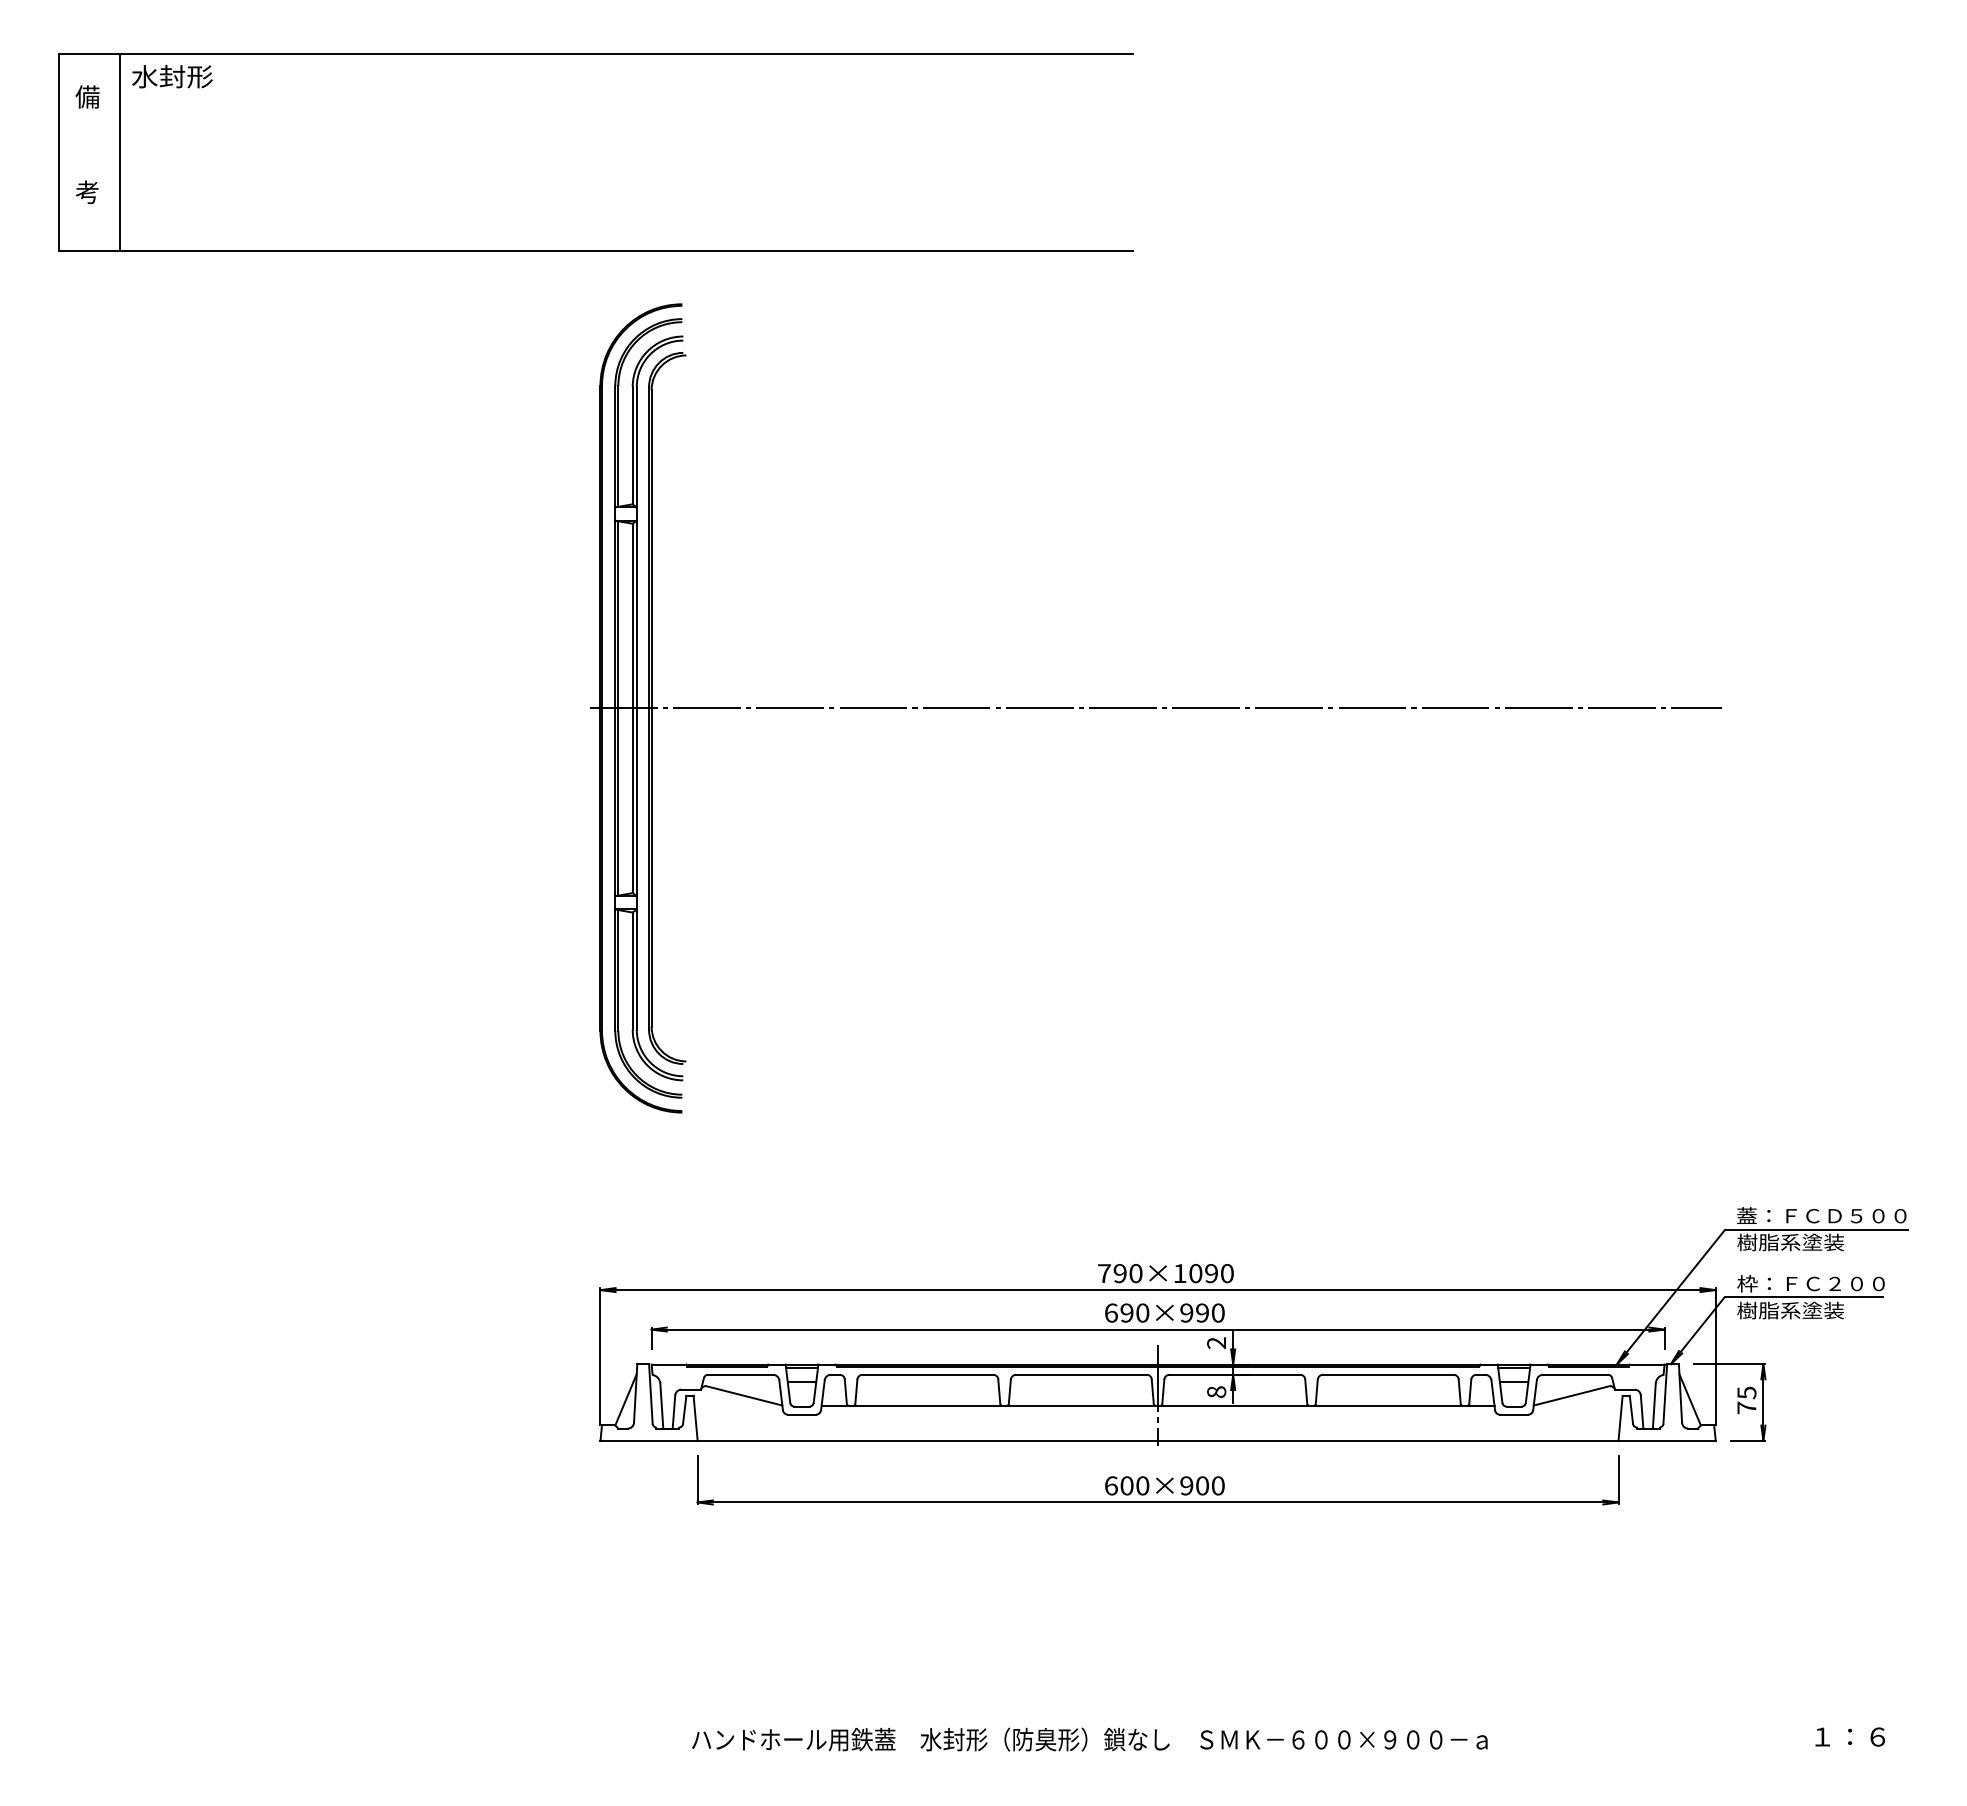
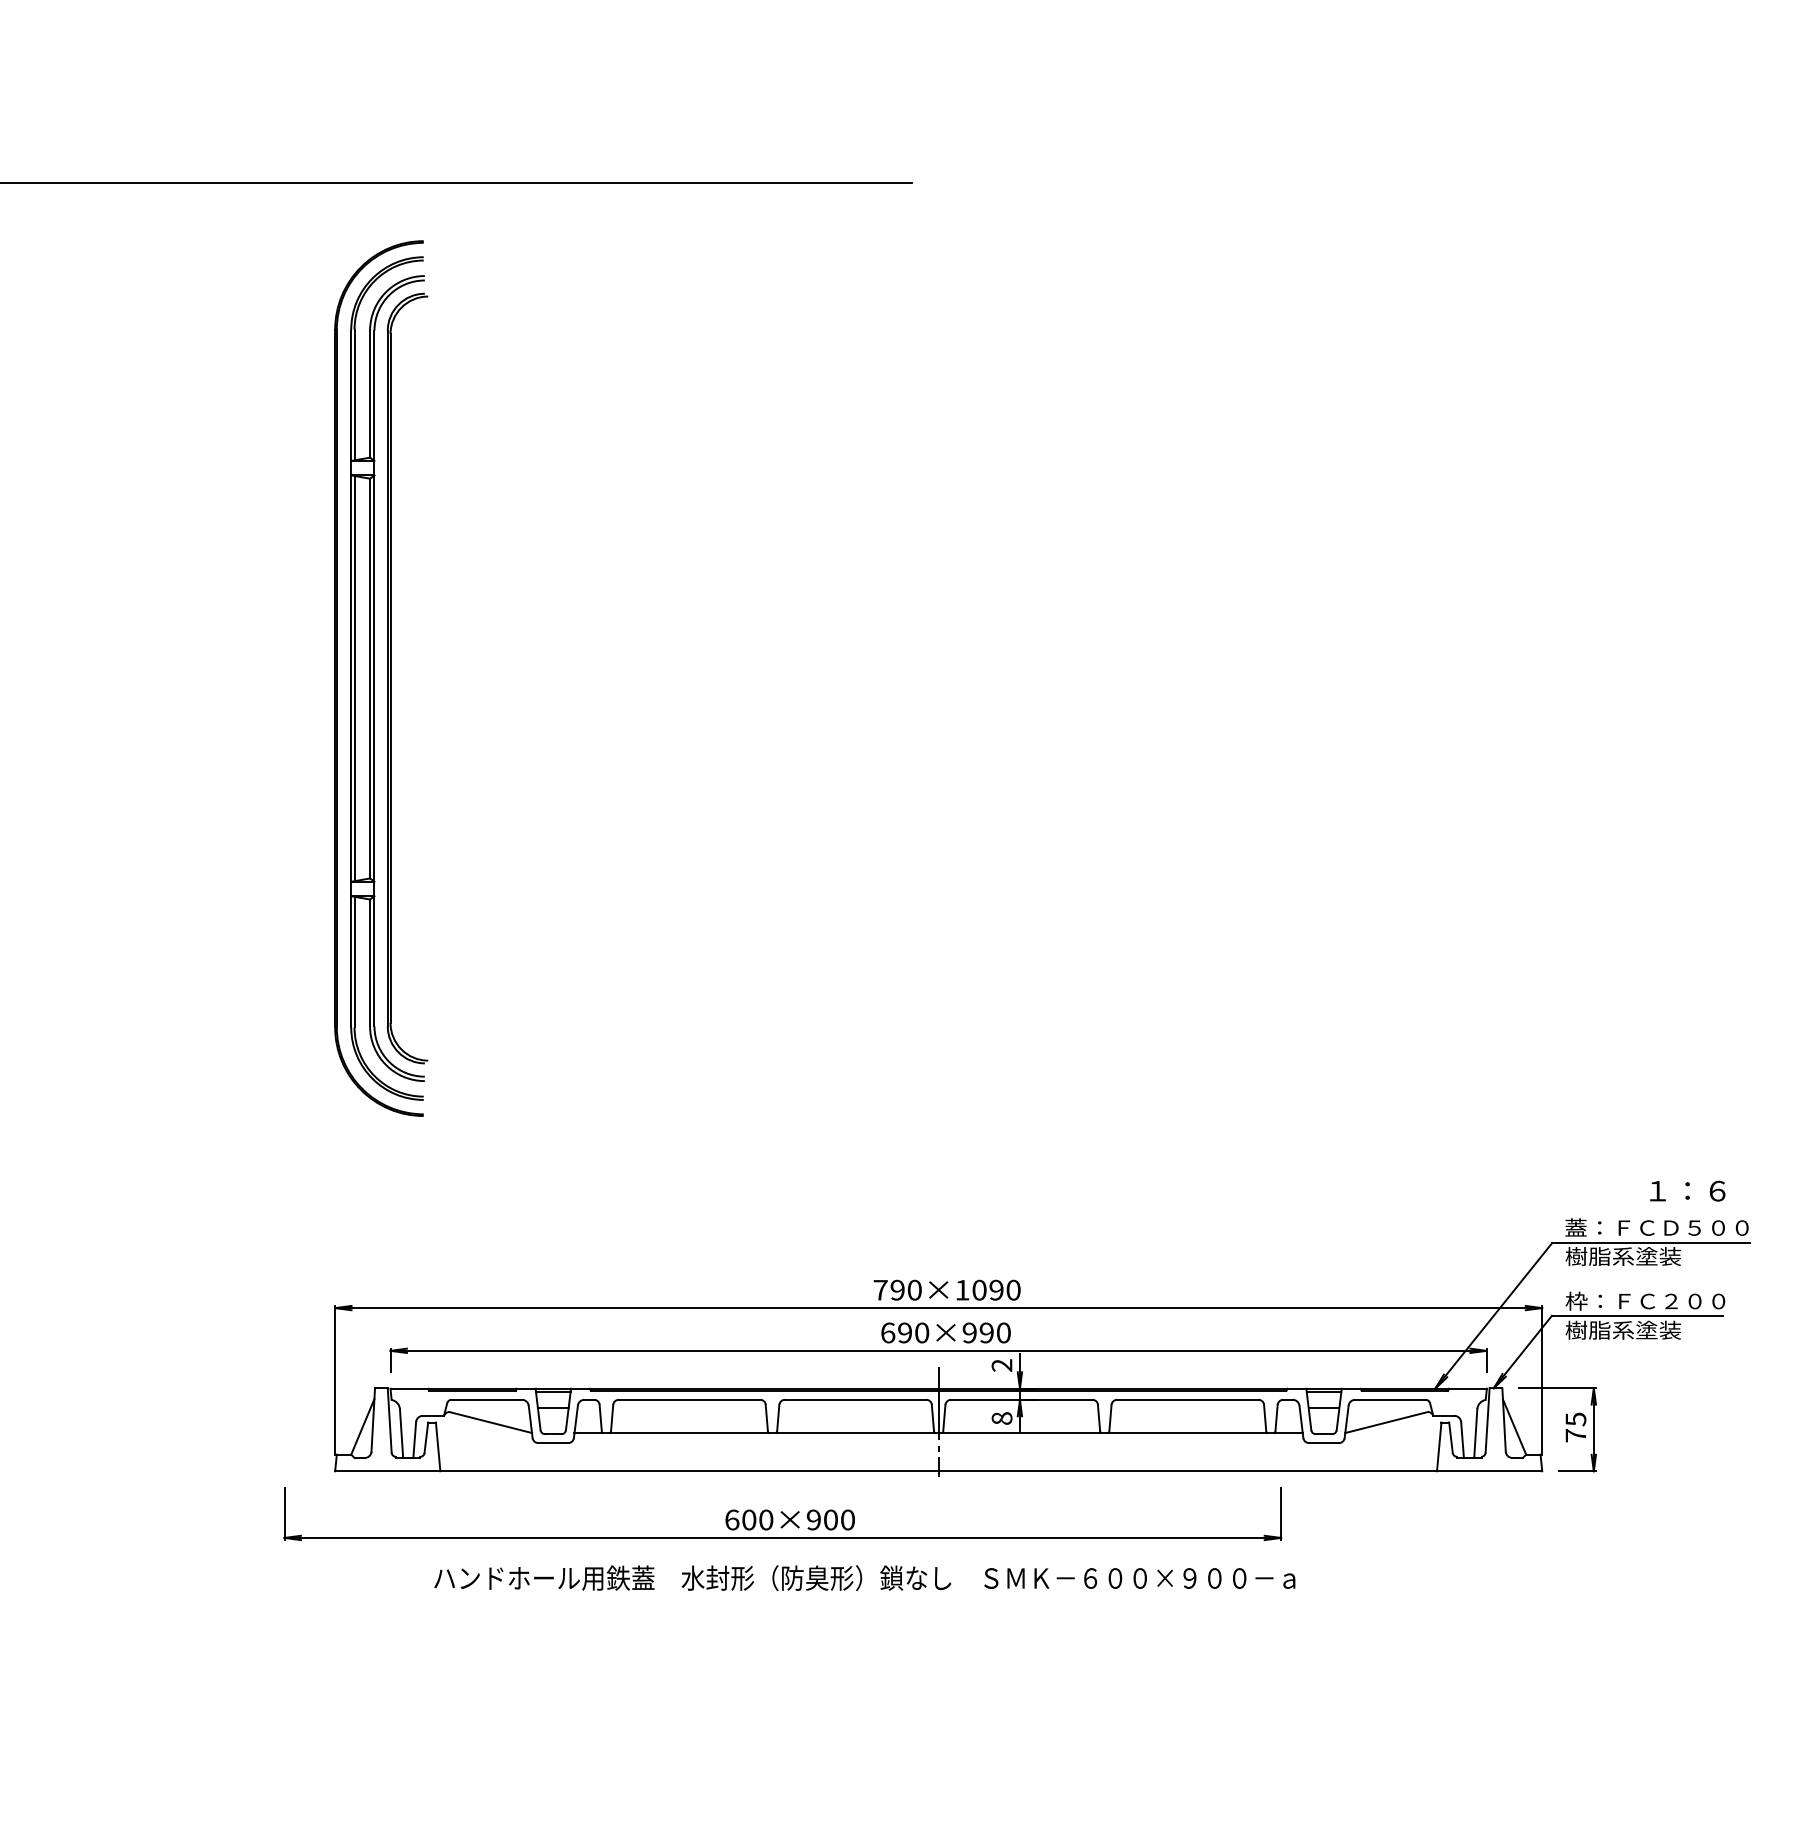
line: (1155, 708) -> (935, 678), removed
part: (1157, 1480) -> (782, 1514), moved
text: (1849, 1736) -> (1686, 1190), moved
text: (1089, 1739) -> (864, 1578), moved

